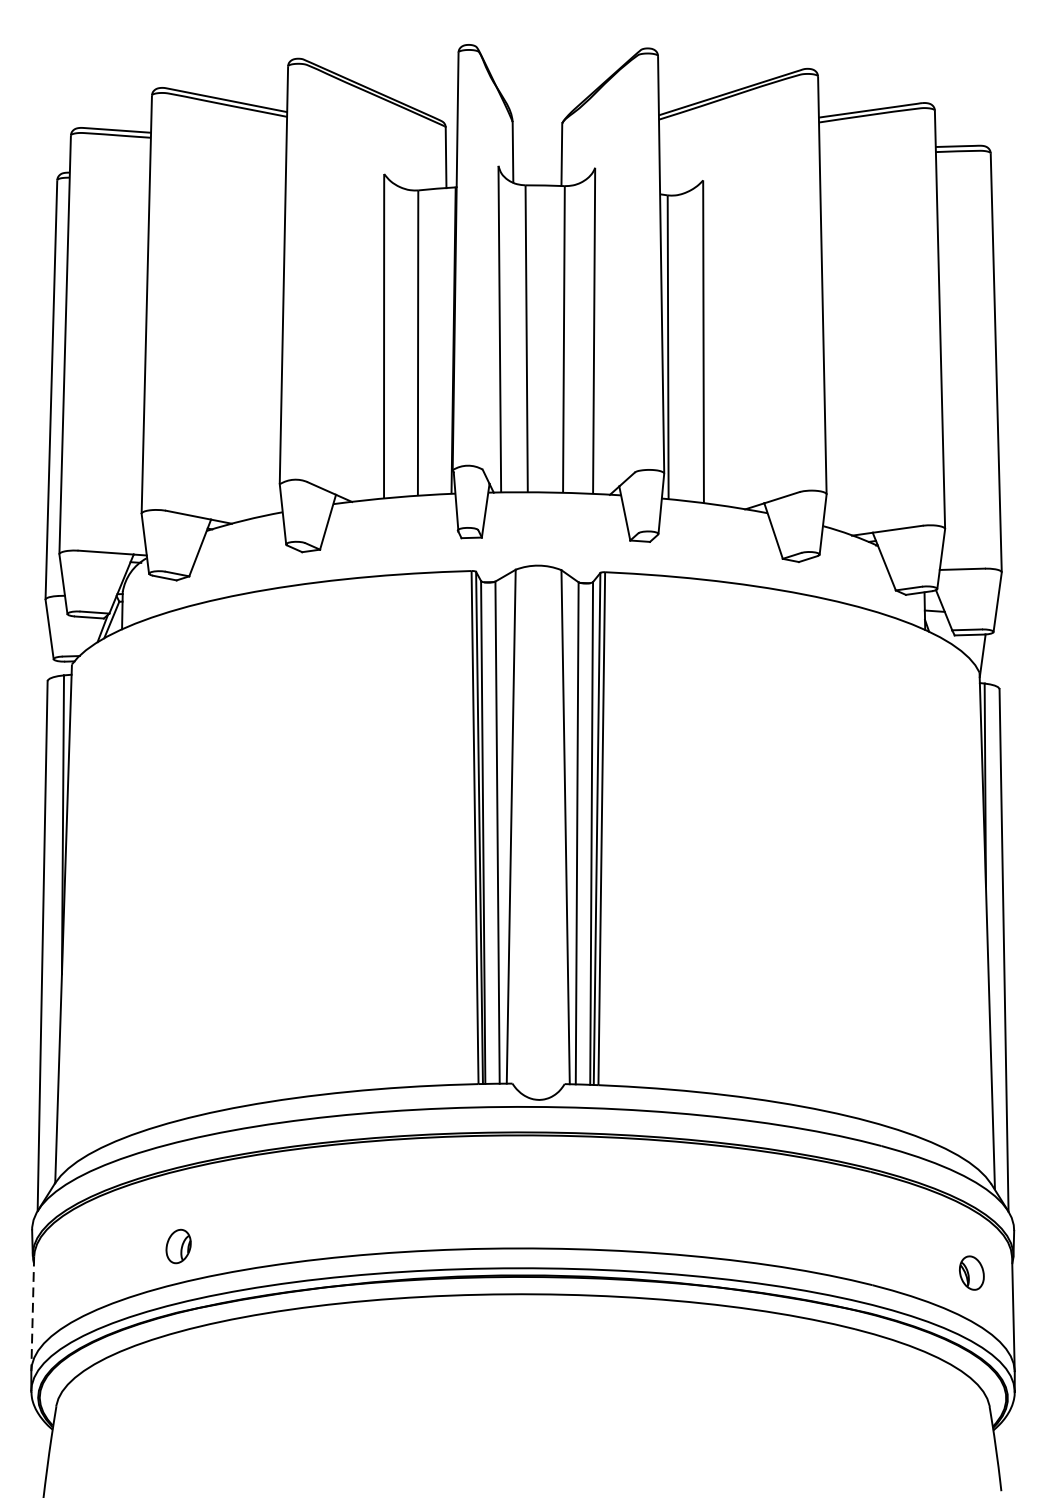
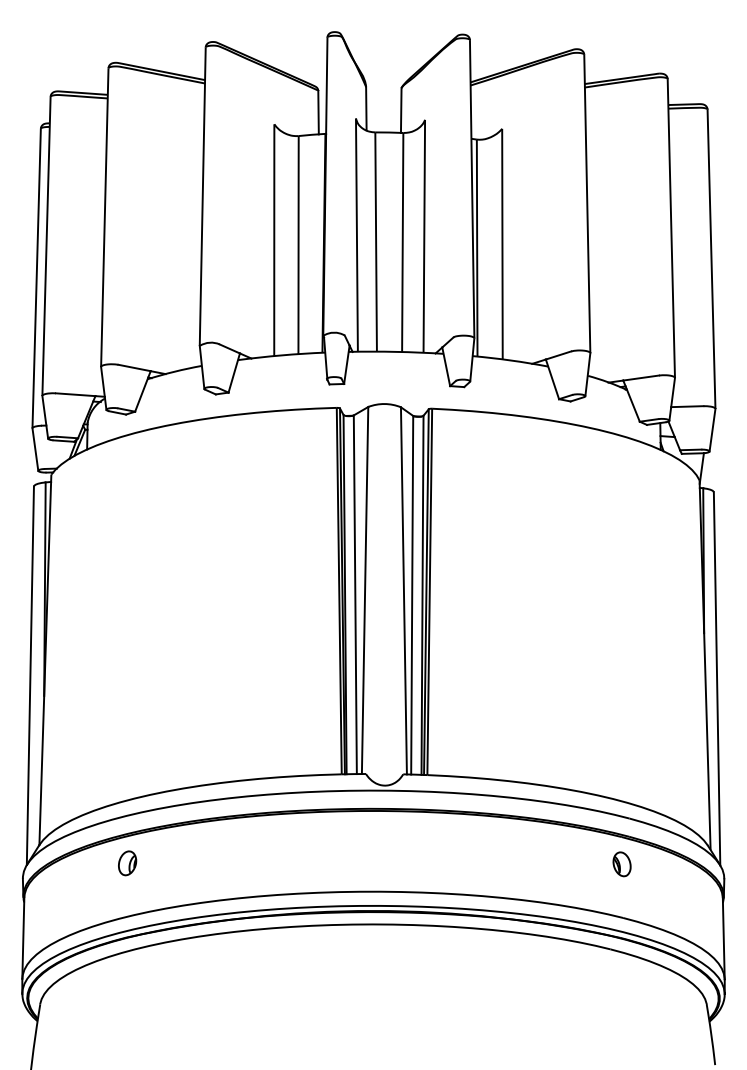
part: (178, 1246) -> (127, 863), moved
part: (971, 1273) -> (621, 864), moved
line: (32, 1313) -> (23, 938), dashed -> solid

